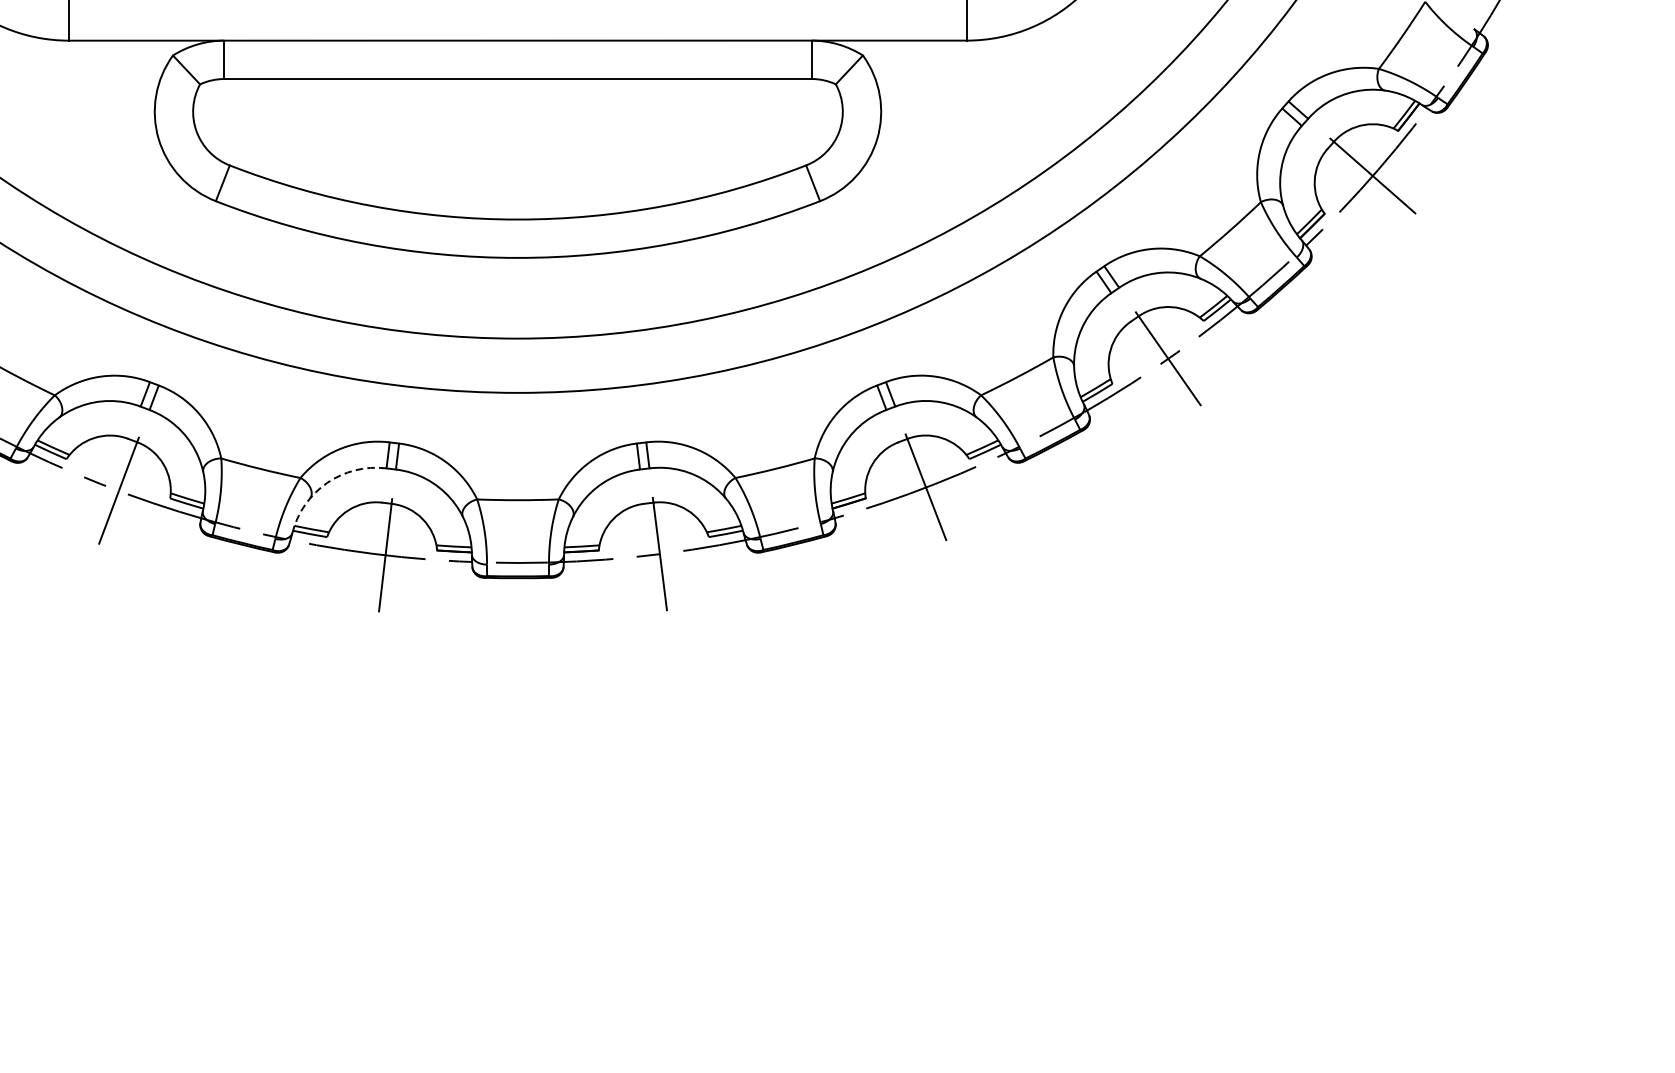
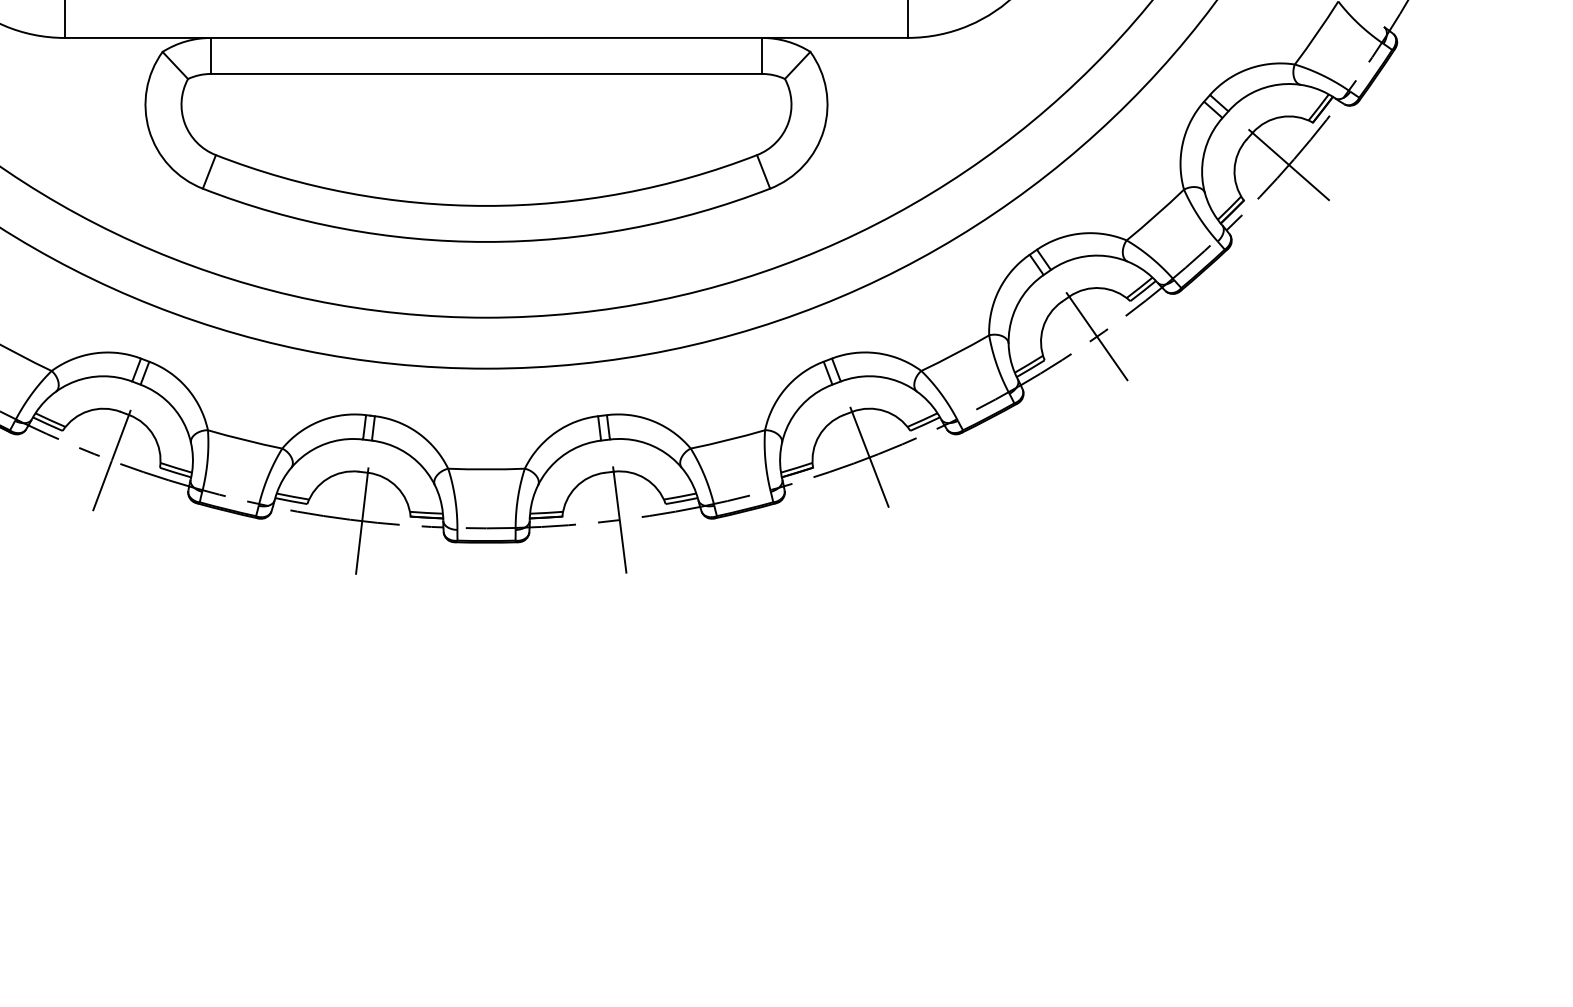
arc: (327, 483) -> (307, 453), dashed -> solid

